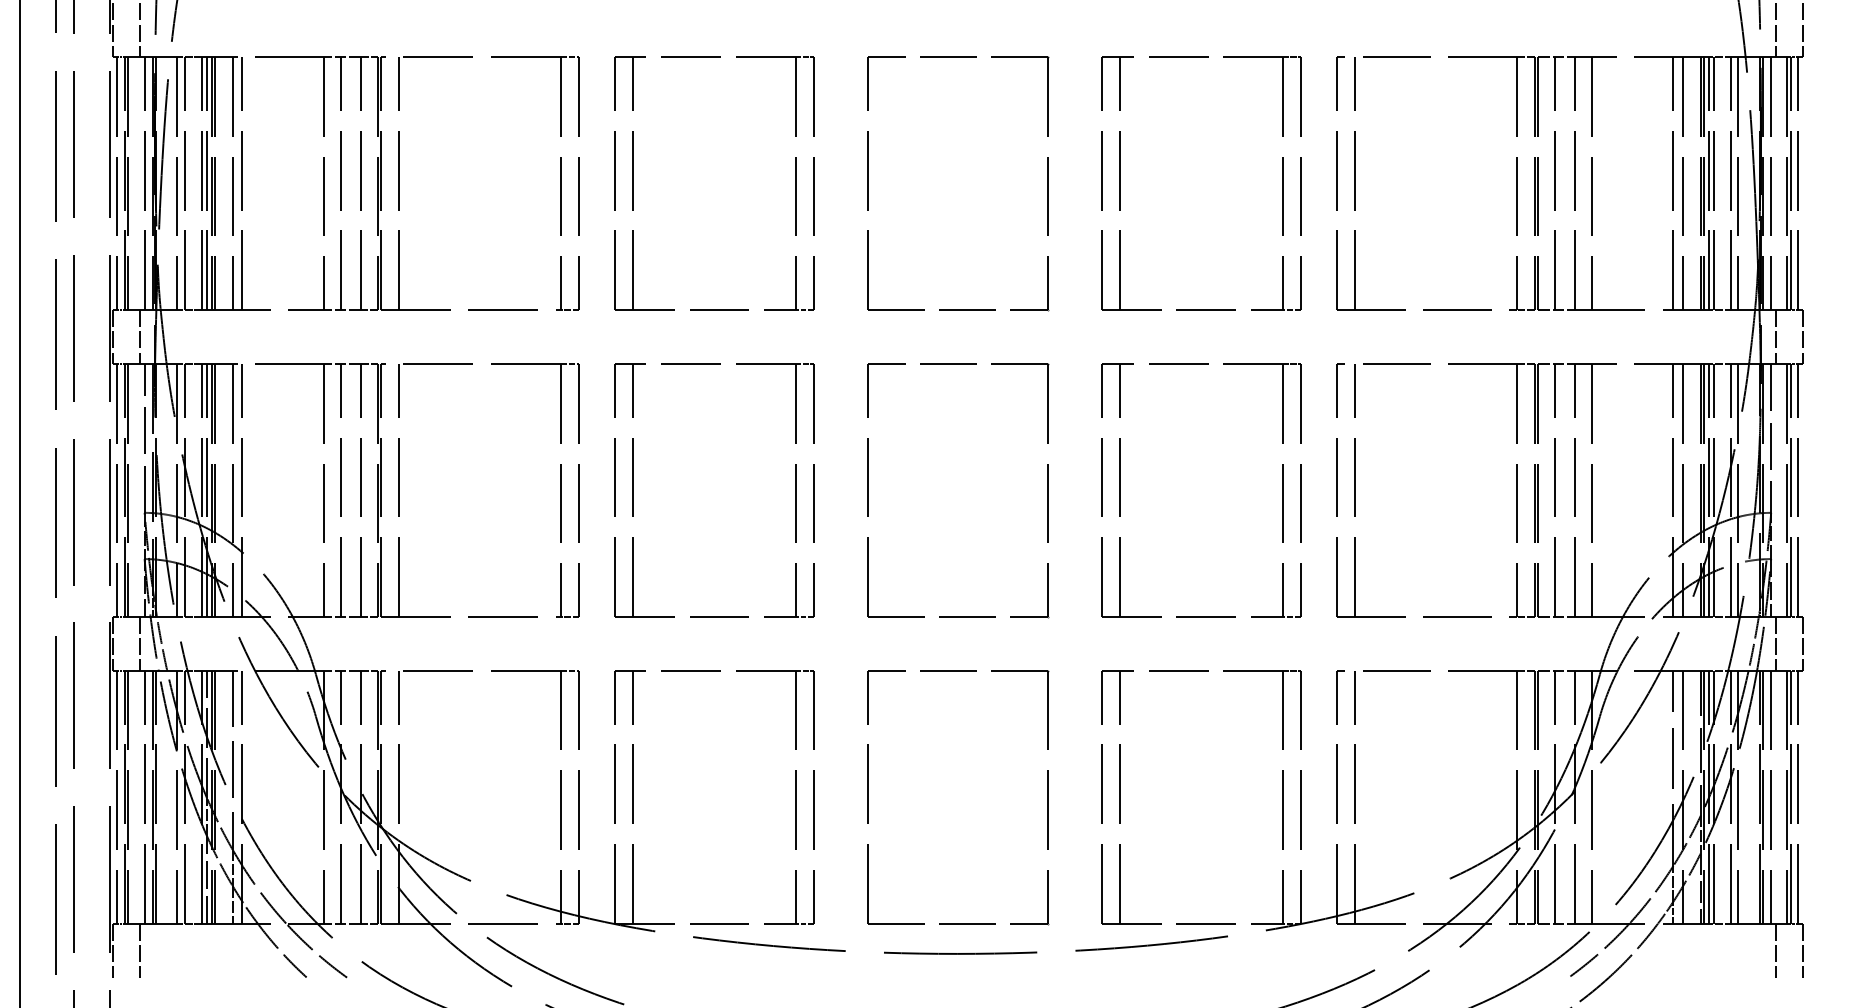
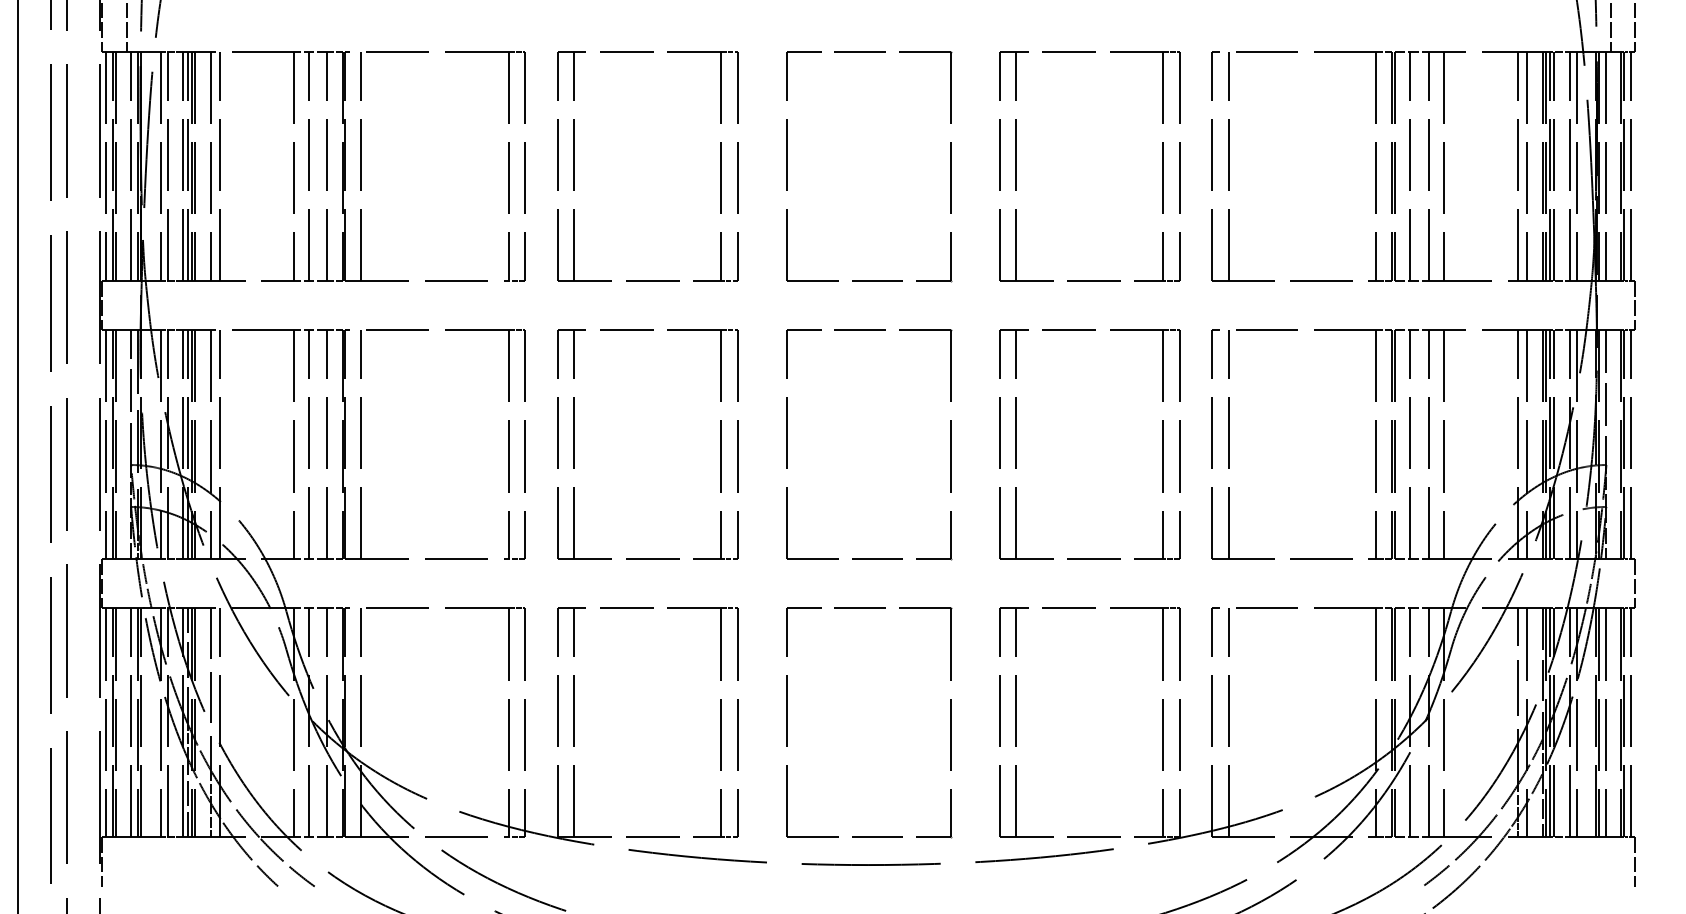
line: (139, 337) -> (126, 305), removed
line: (1776, 337) -> (1611, 305), removed
line: (139, 643) -> (126, 583), removed
line: (1776, 643) -> (1611, 583), removed
line: (139, 950) -> (126, 861), removed
line: (1776, 950) -> (1611, 861), removed

